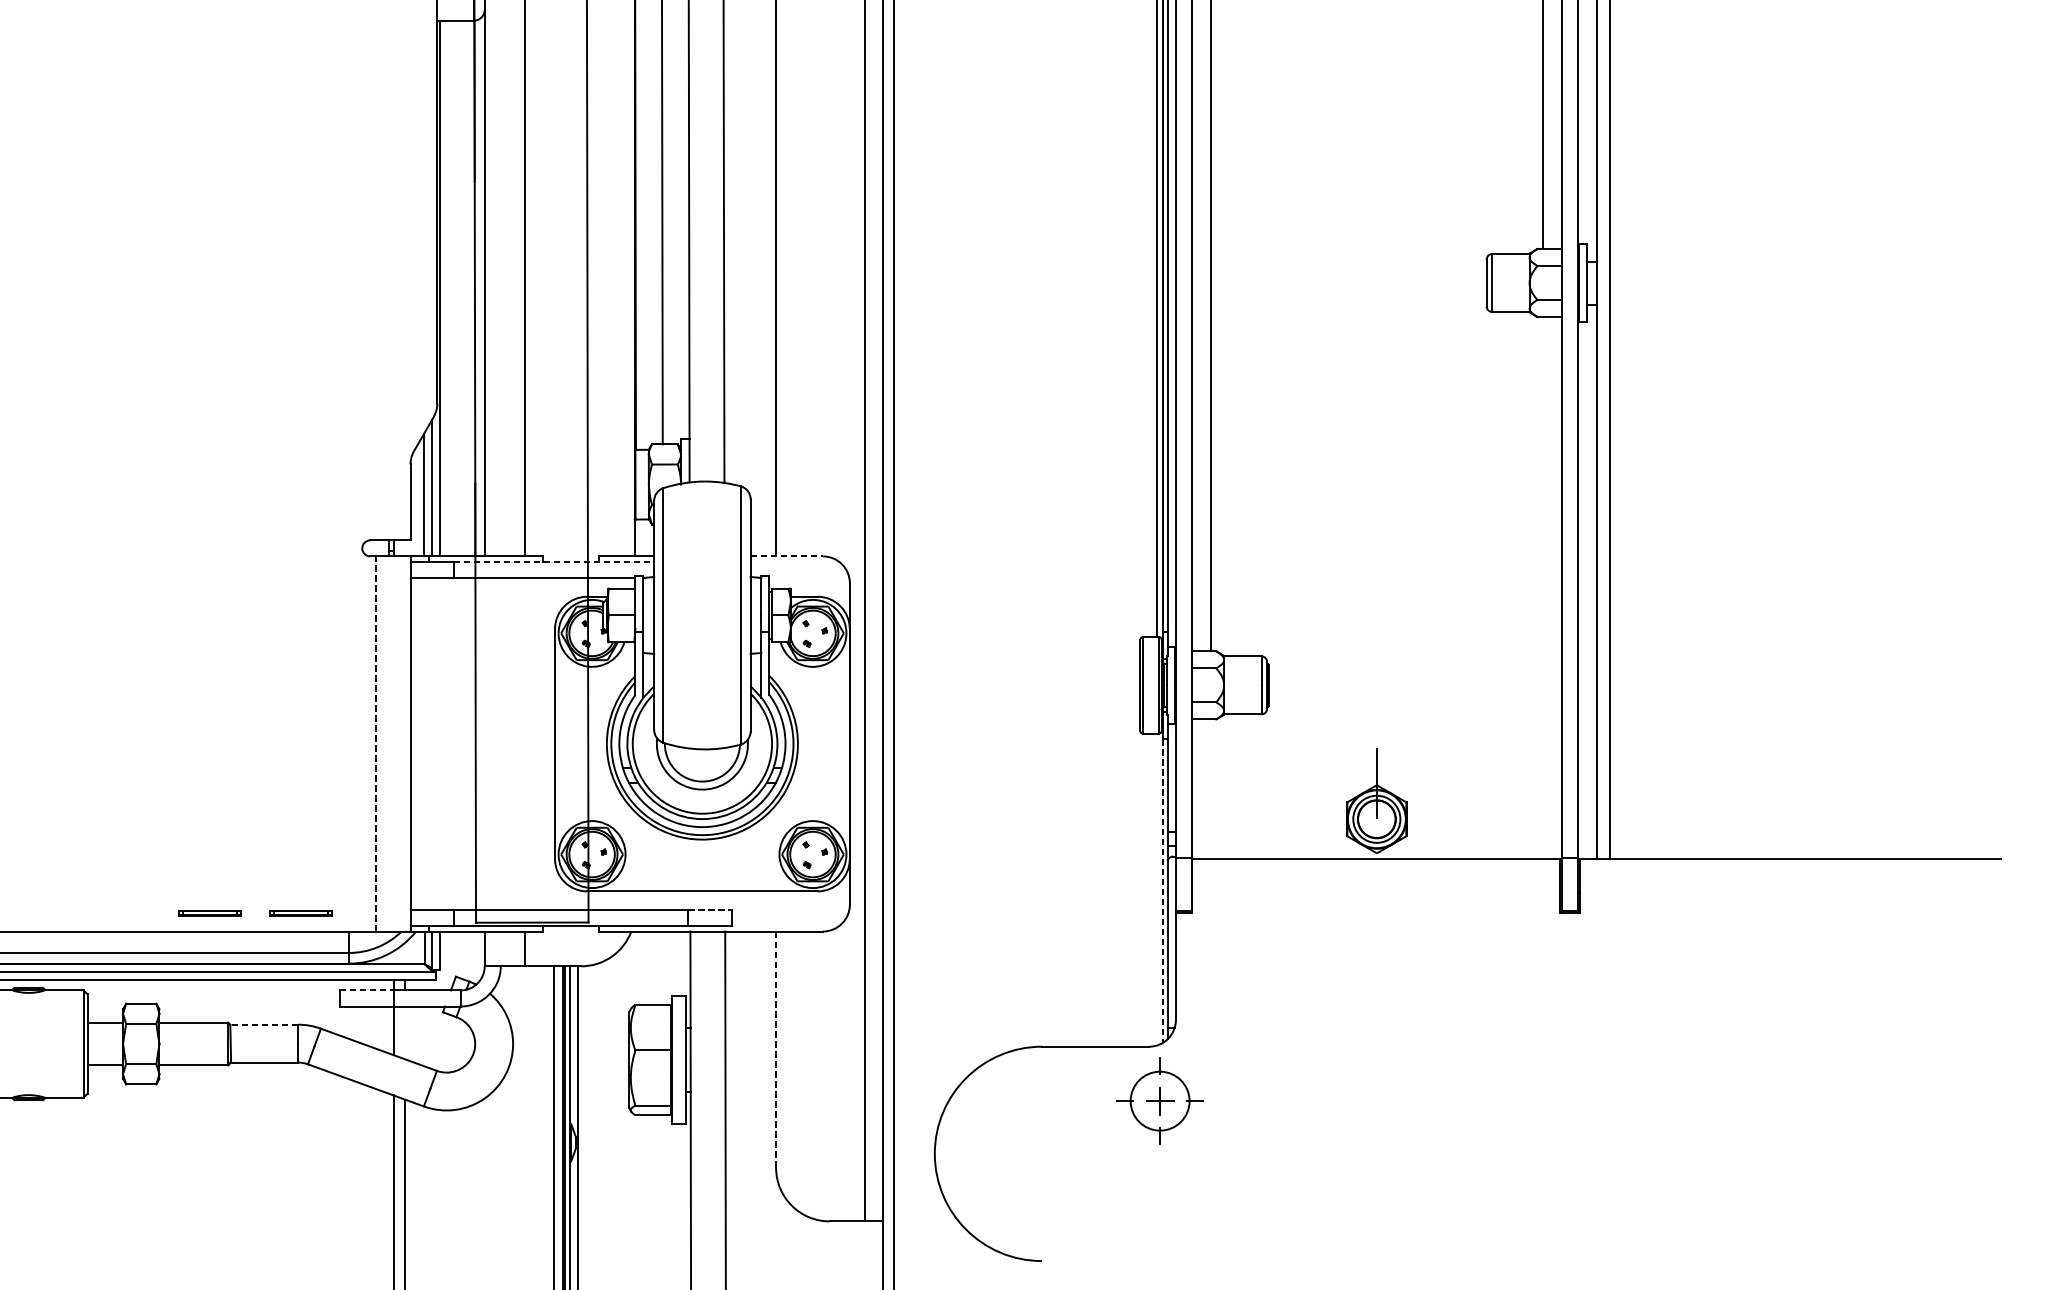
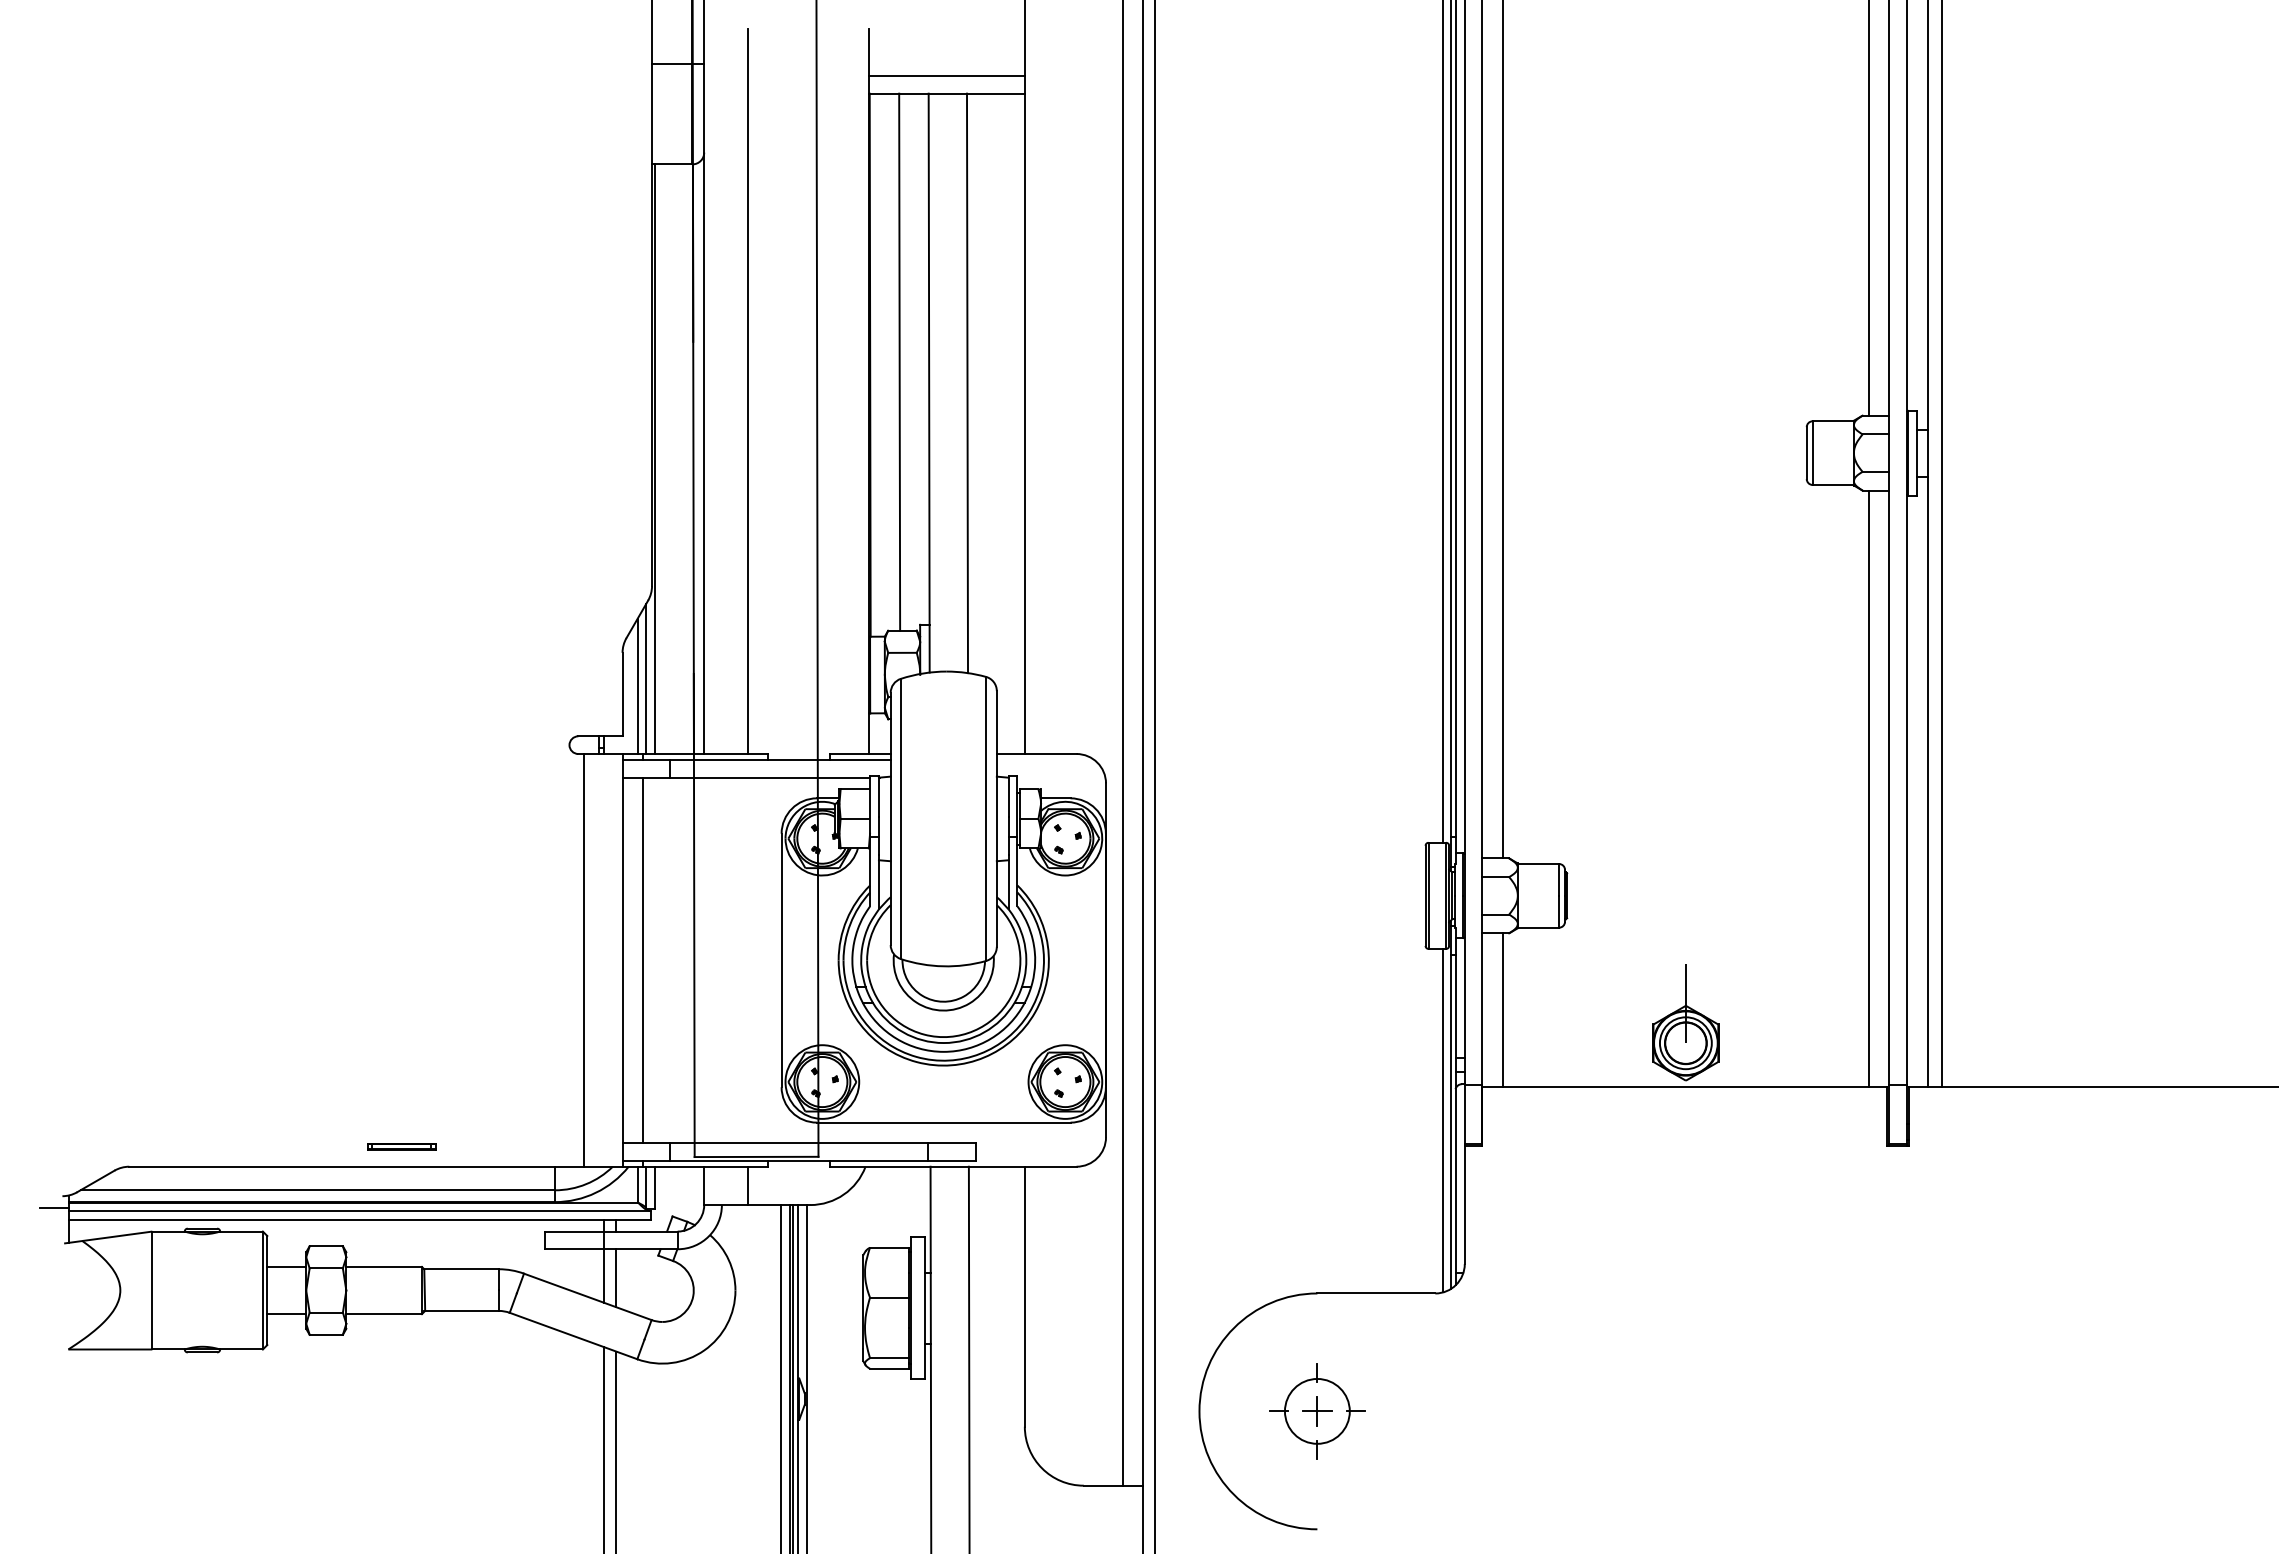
line: (786, 556) -> (1036, 754), dashed -> solid
line: (554, 561) -> (781, 759), dashed -> solid
line: (1542, 587) -> (1868, 788), added
line: (375, 743) -> (584, 959), dashed -> solid
line: (429, 744) -> (643, 960), added
line: (1211, 789) -> (1503, 1010), added
line: (1156, 889) -> (1443, 1120), added
line: (1162, 891) -> (1450, 1122), dashed -> solid
line: (710, 910) -> (952, 1143), dashed -> solid
part: (300, 913) -> (501, 1146), removed
line: (367, 990) -> (575, 1231), dashed -> solid
line: (264, 1024) -> (461, 1269), dashed -> solid
line: (405, 1033) -> (616, 1278), added
line: (775, 1050) -> (1024, 1297), dashed -> solid
part: (1160, 1101) -> (1317, 1411), moved

